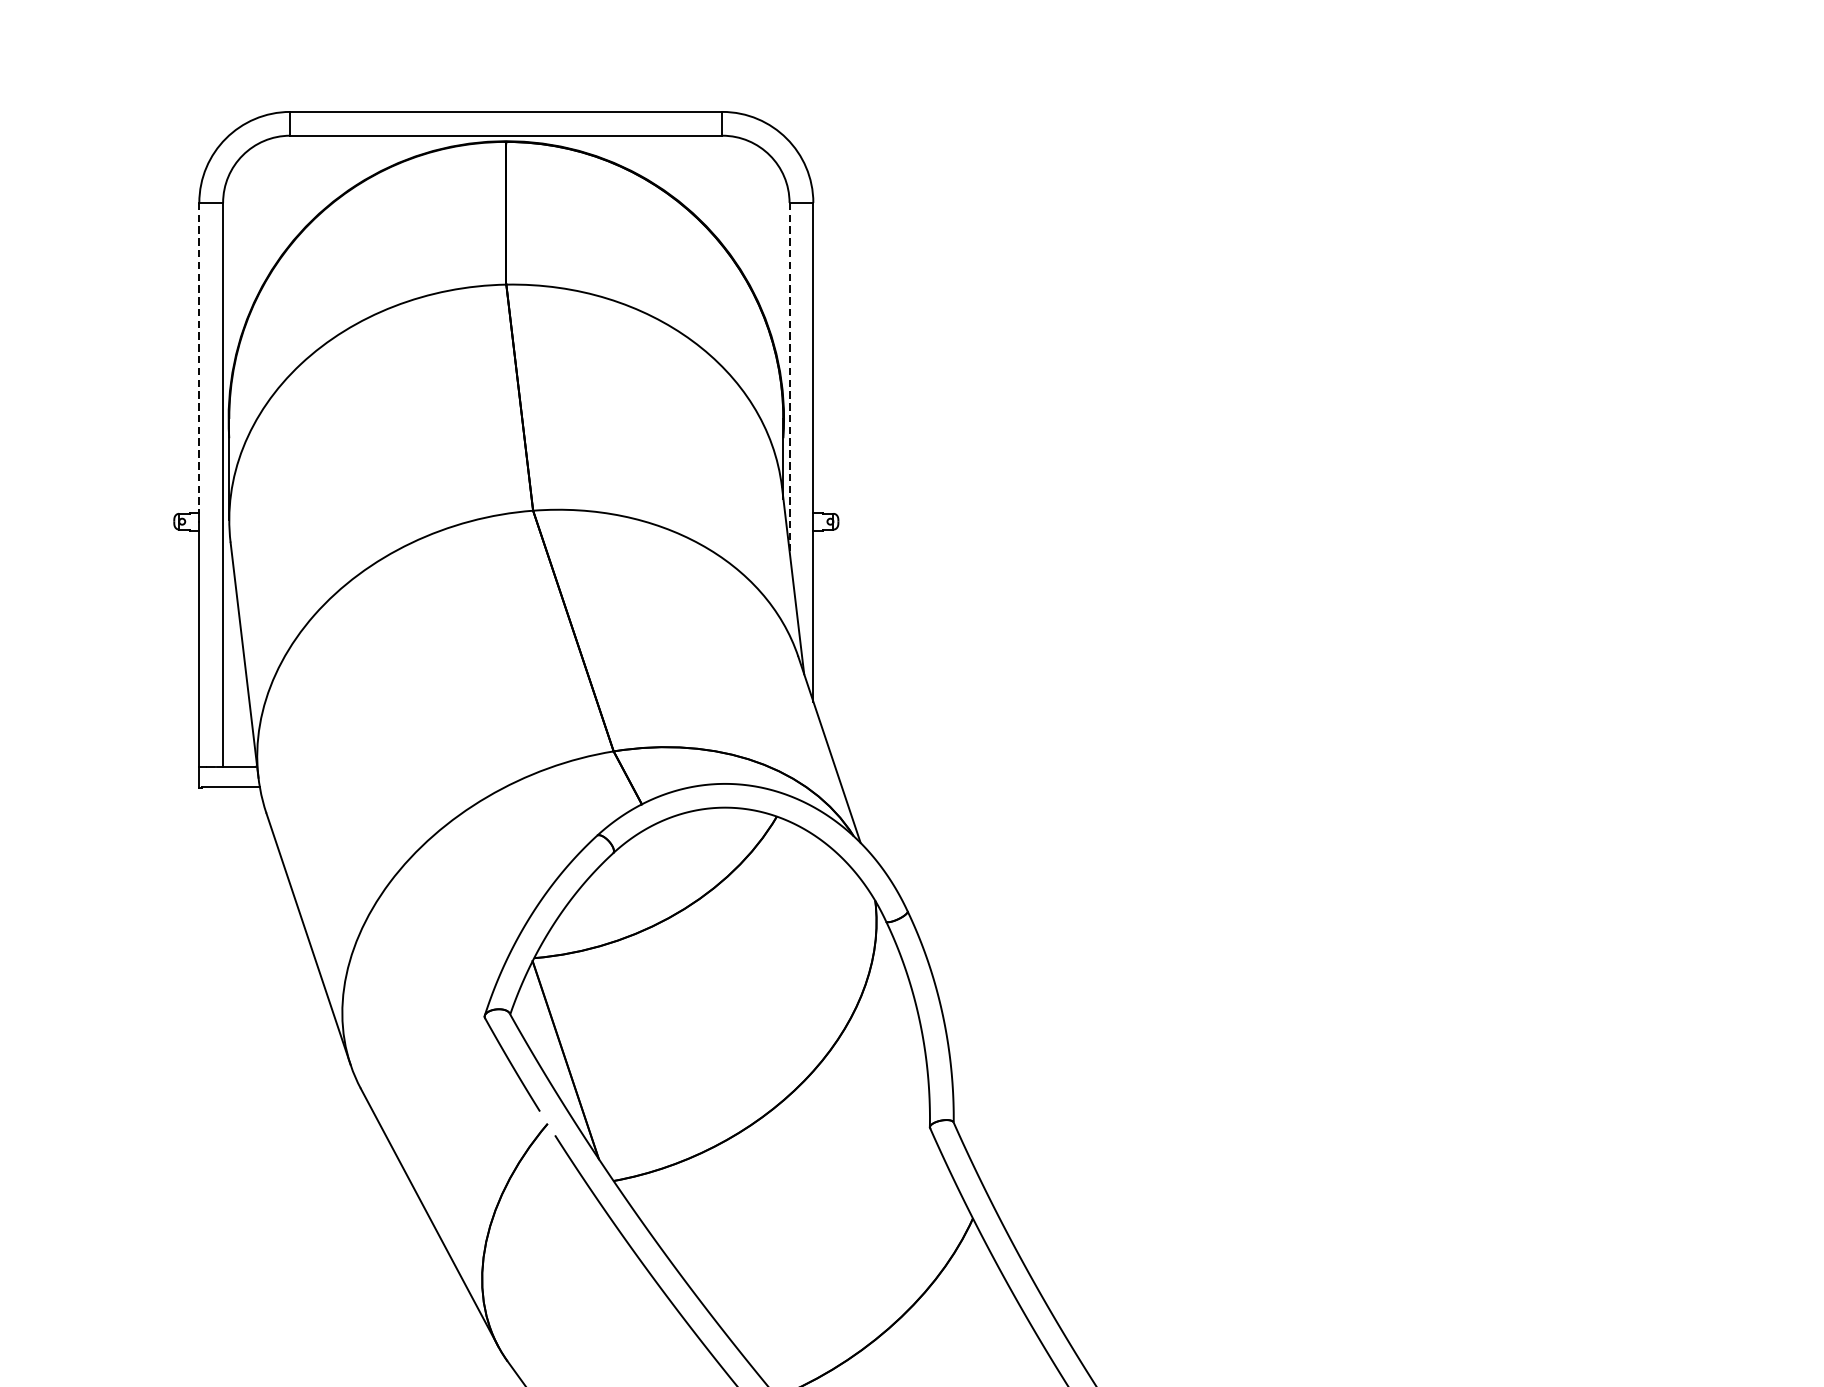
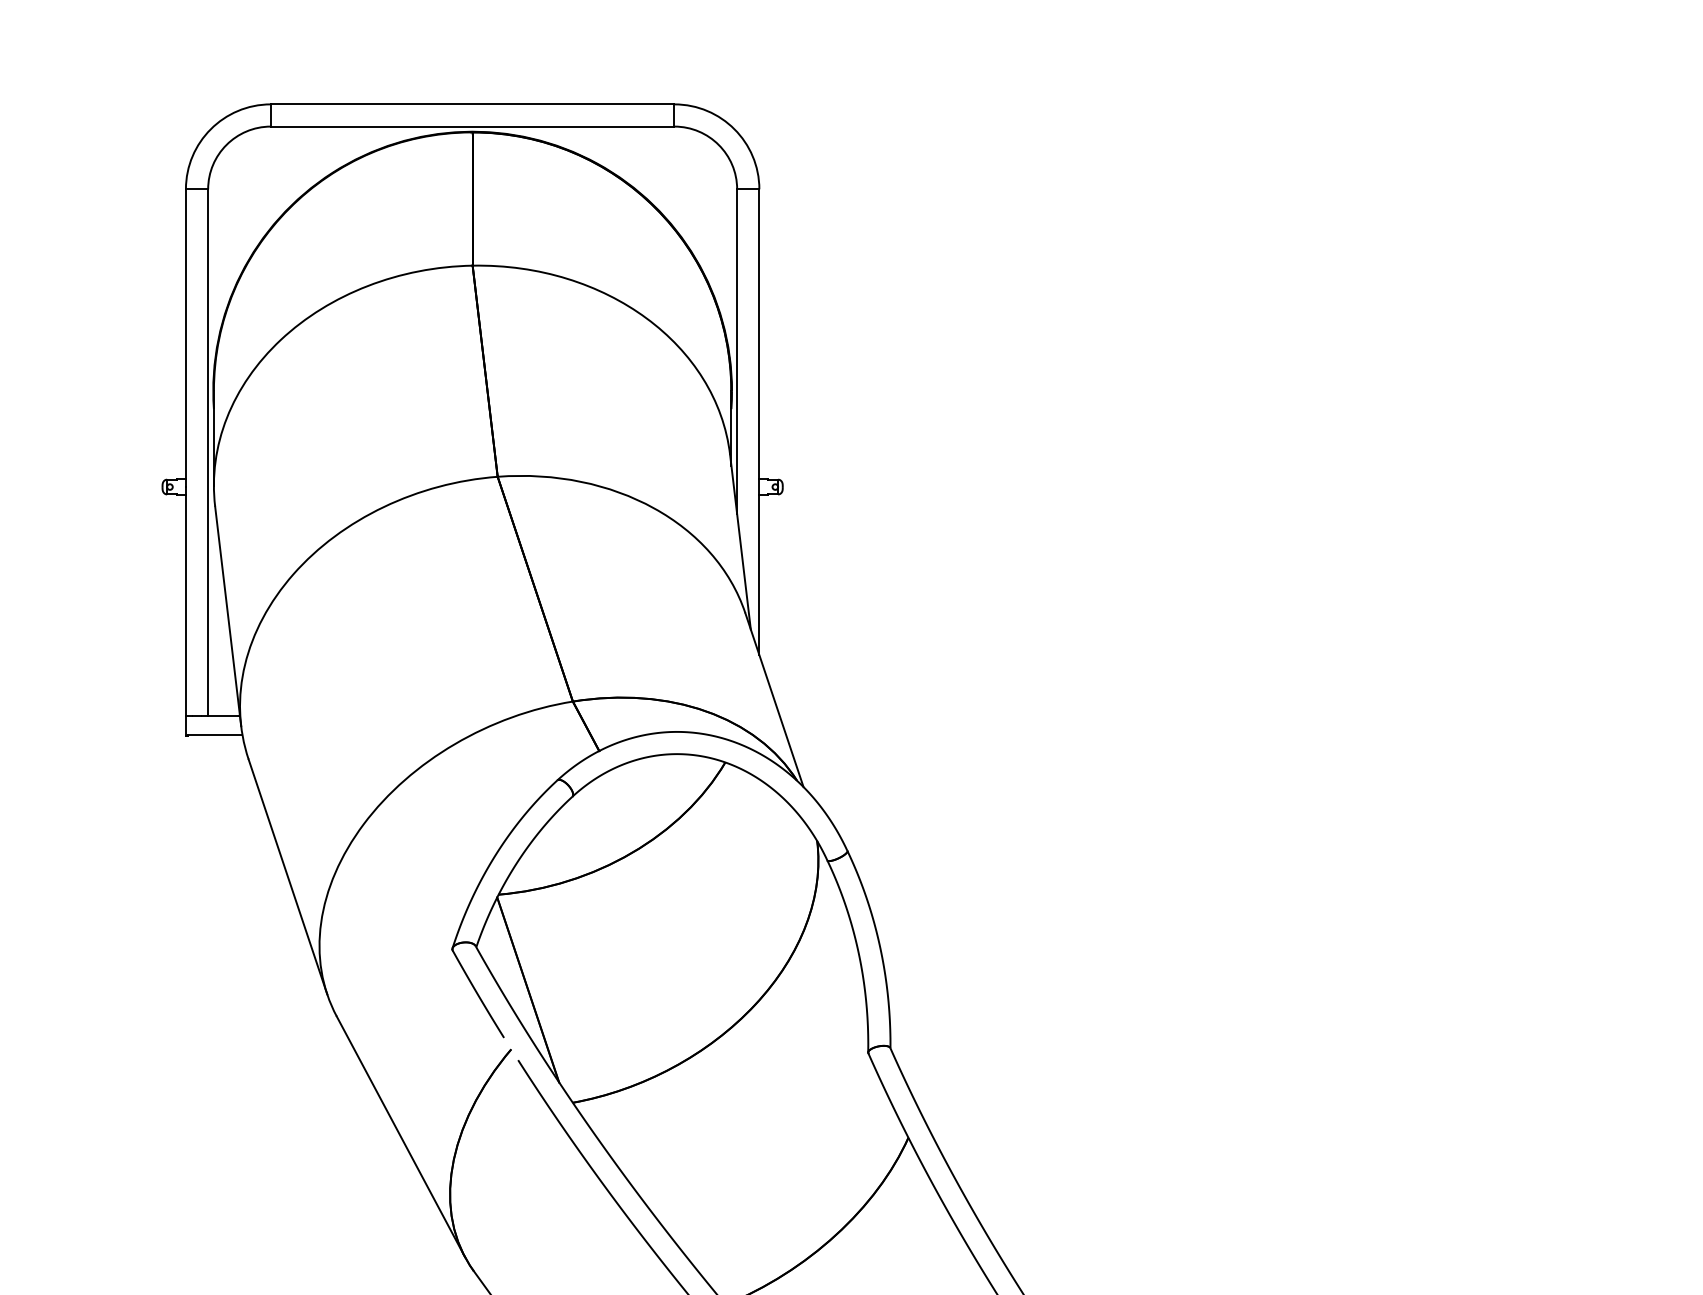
line: (198, 358) -> (185, 334), dashed -> solid
line: (789, 377) -> (737, 352), dashed -> solid

